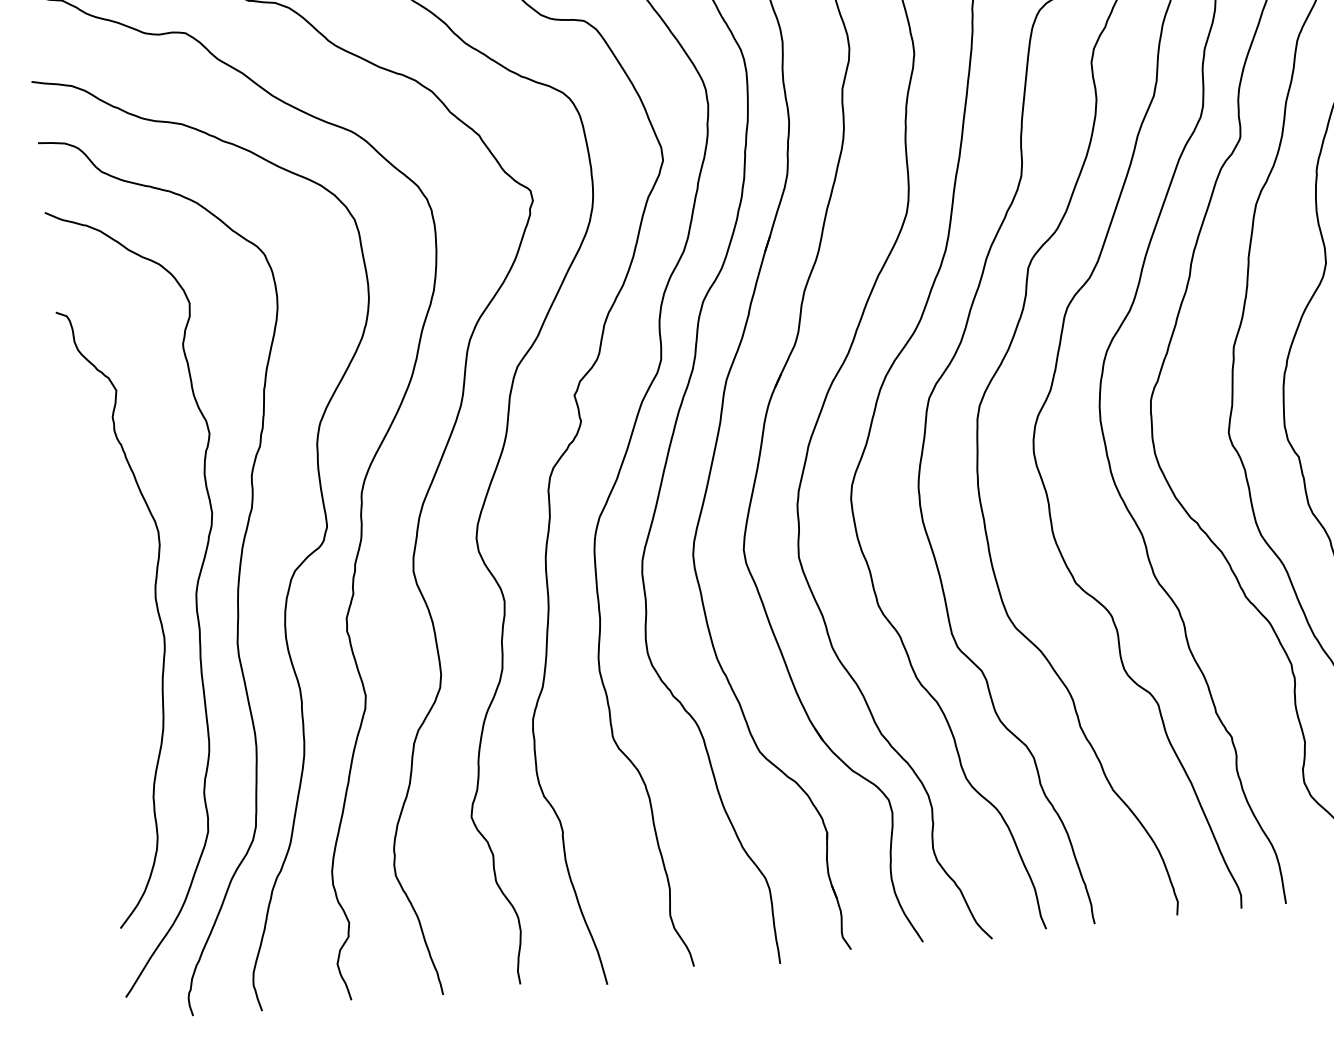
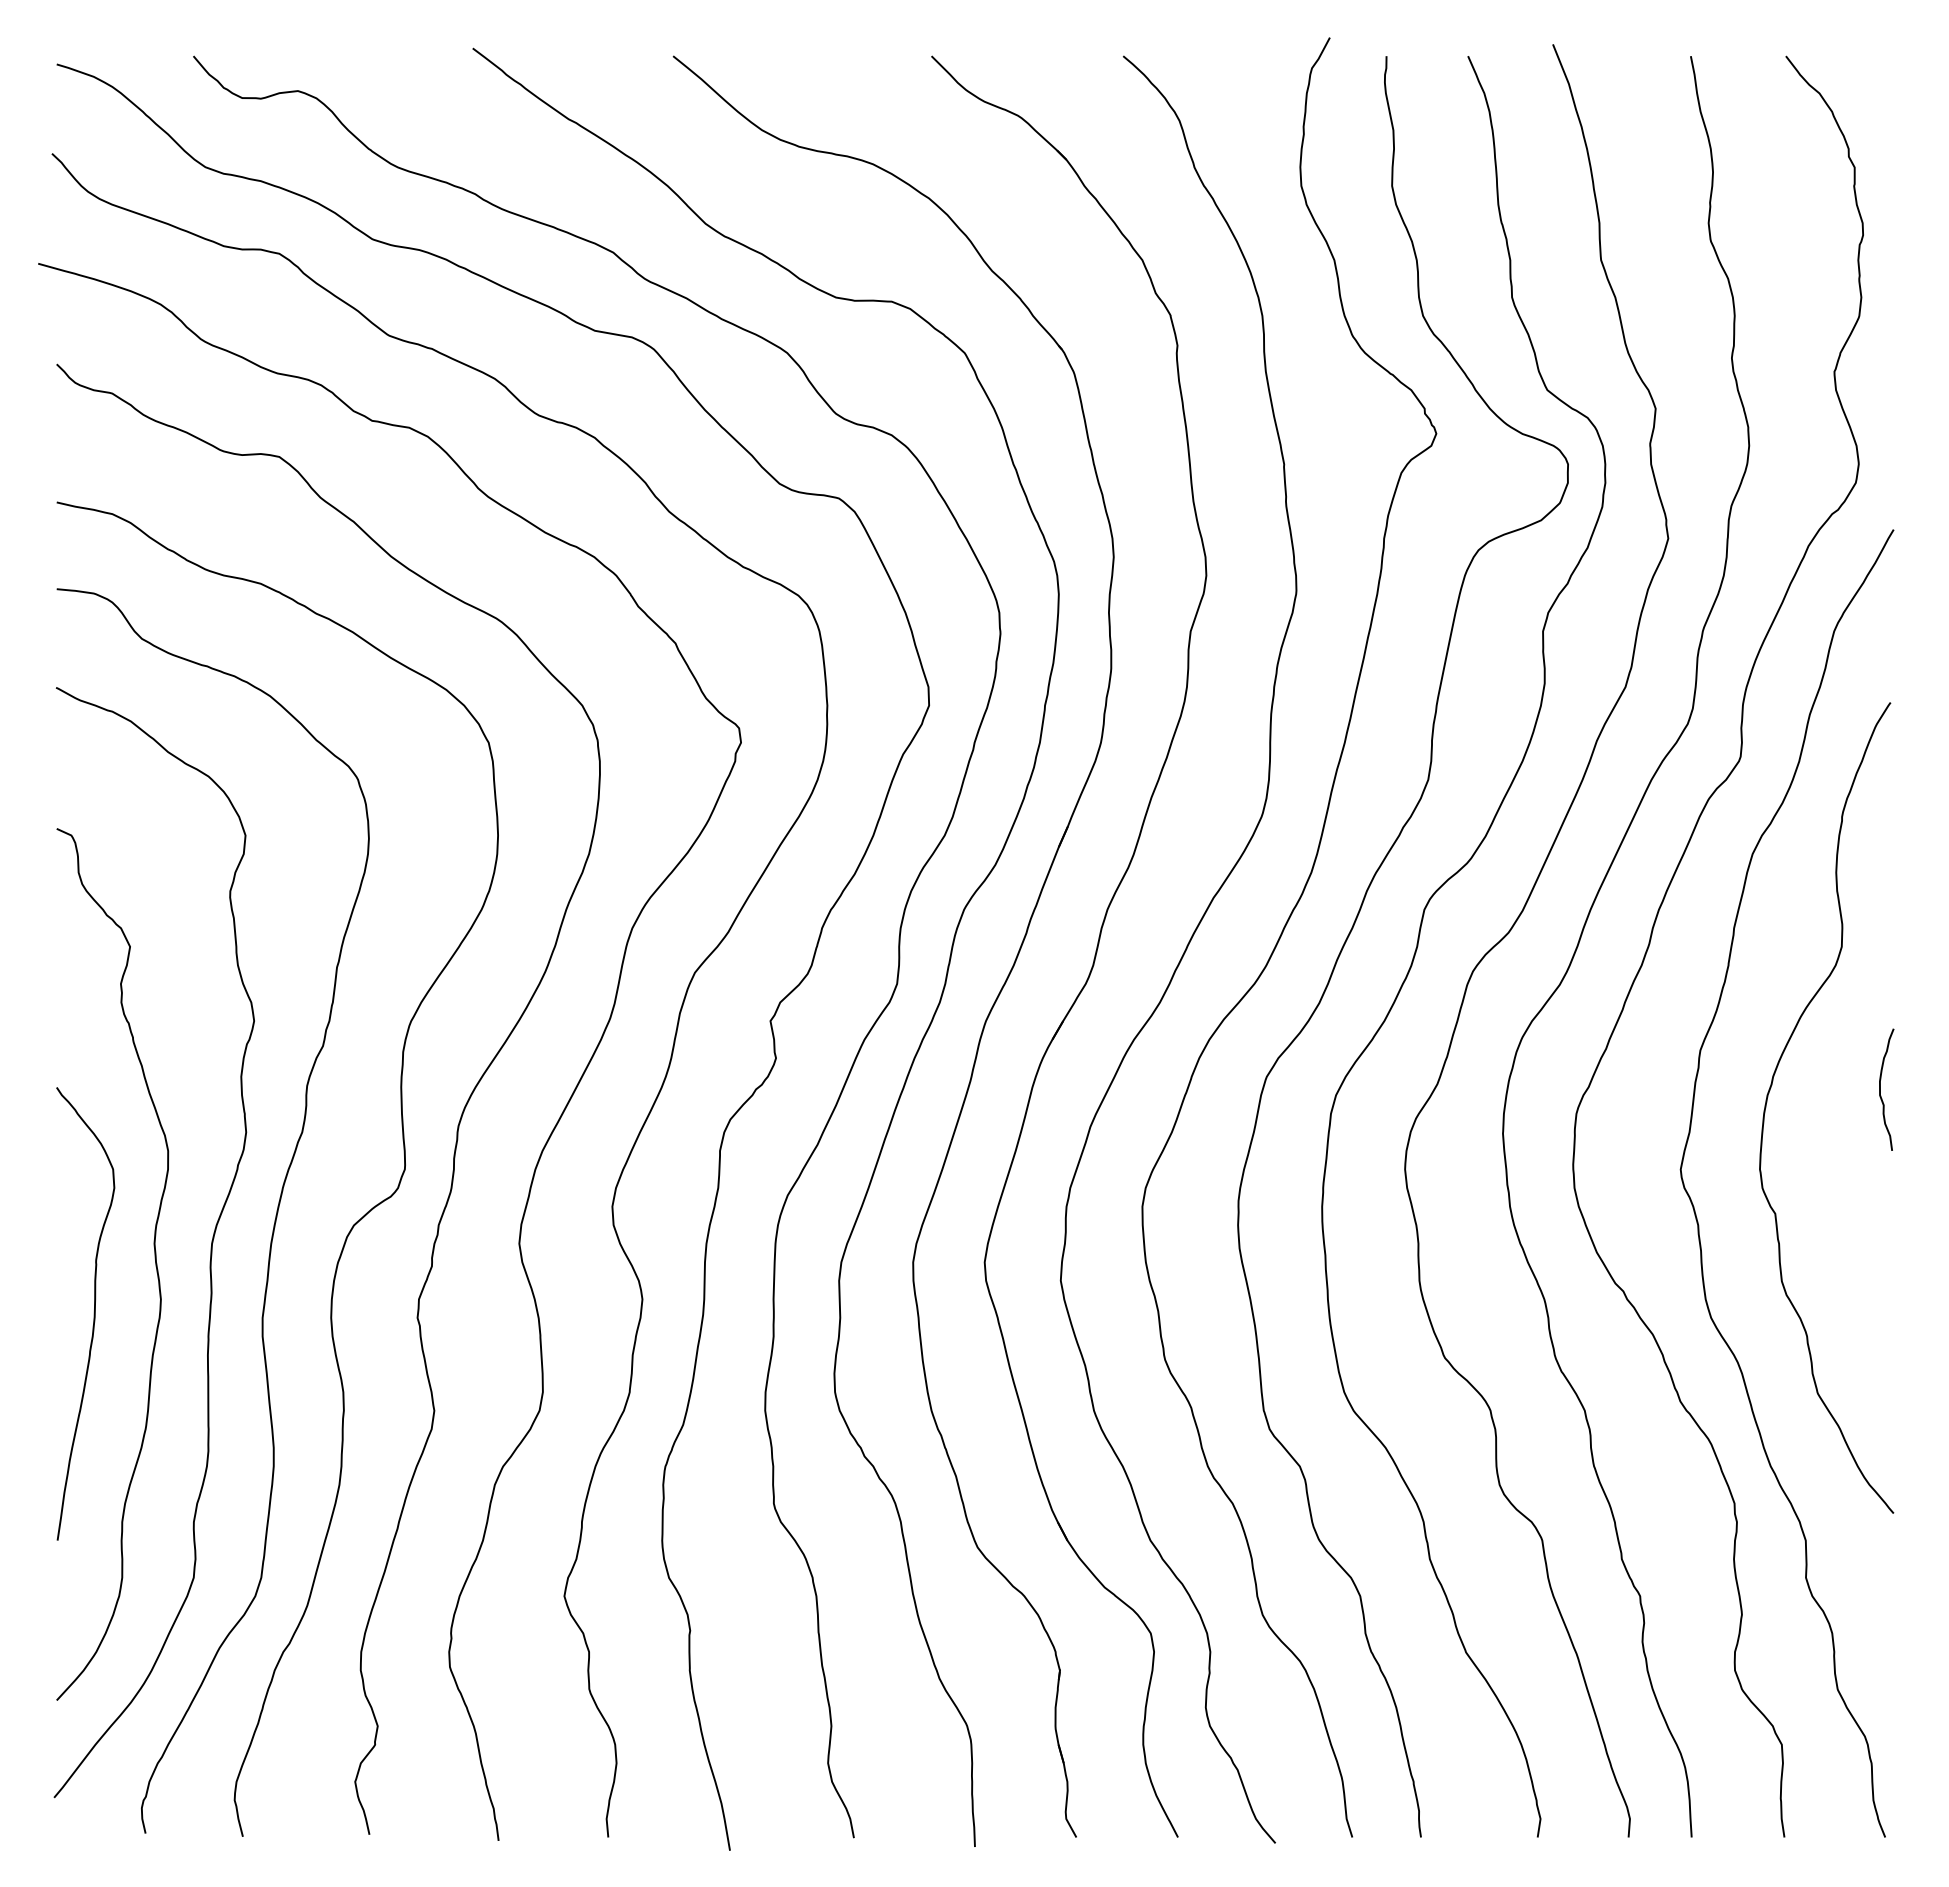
curve: (117, 652) -> (93, 1313), added

